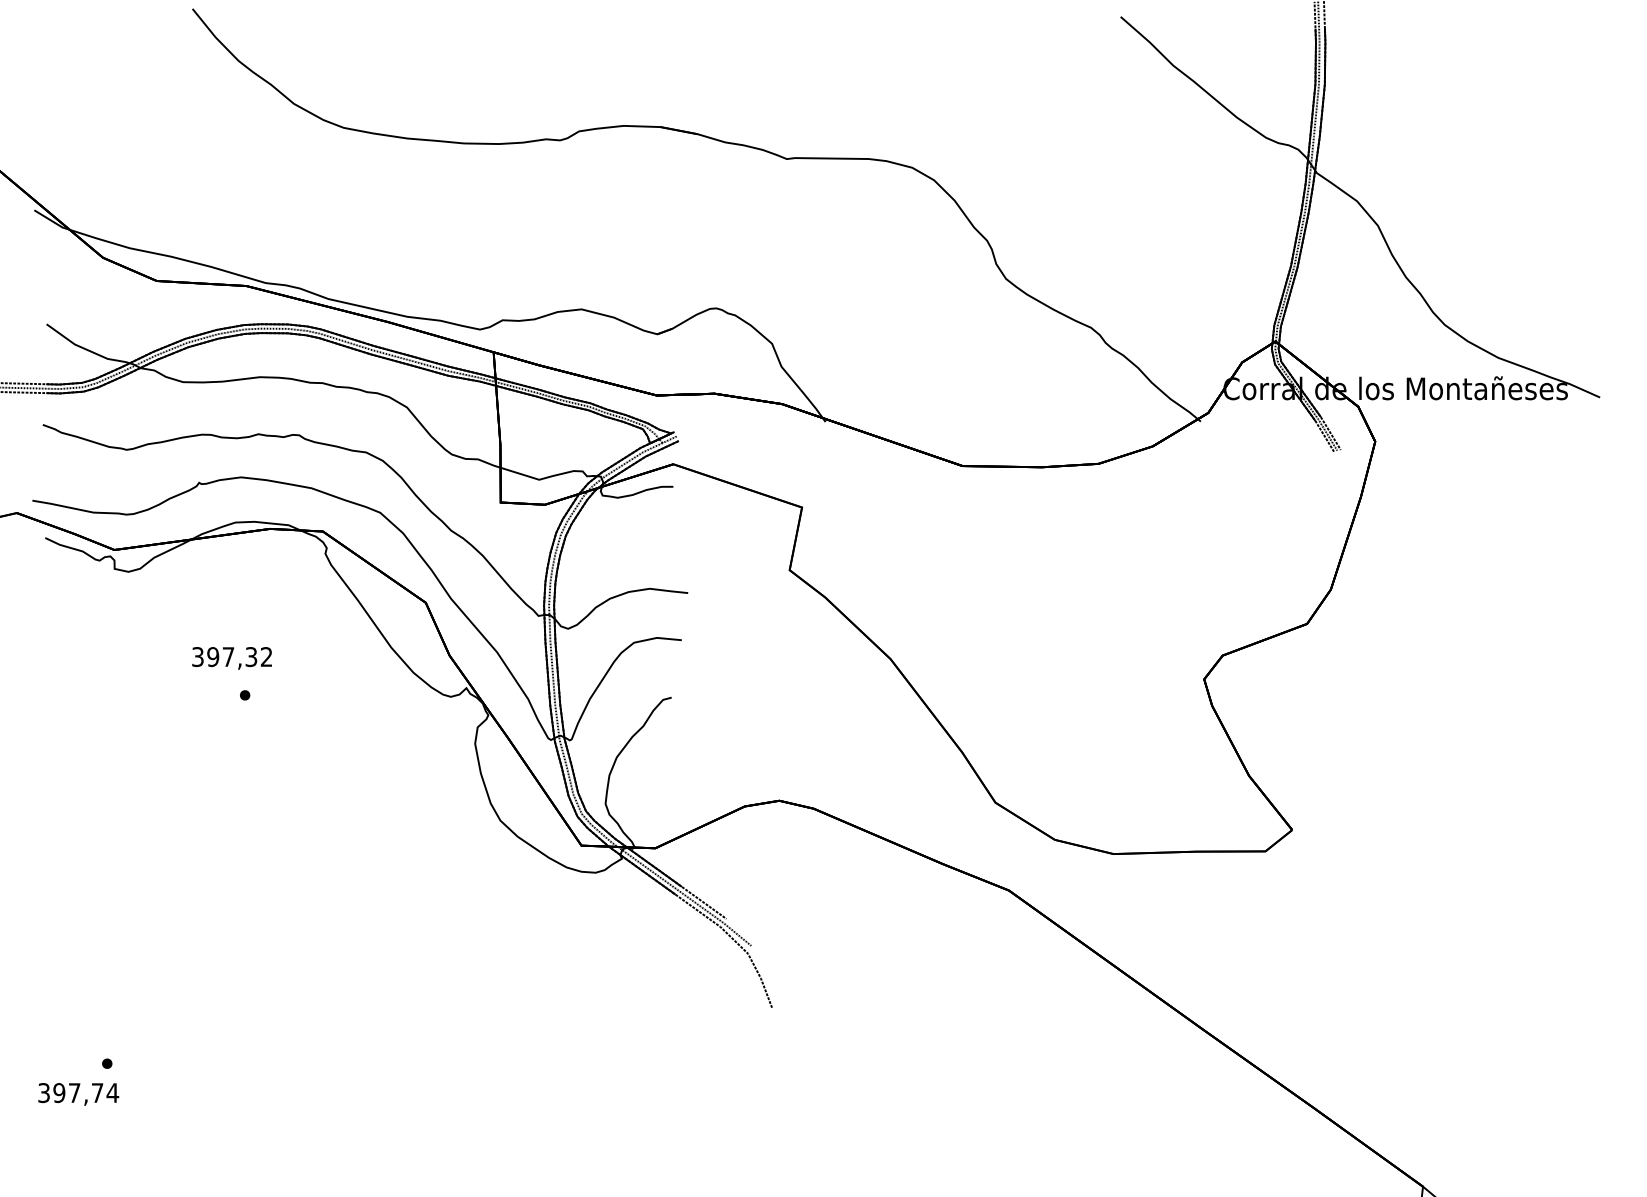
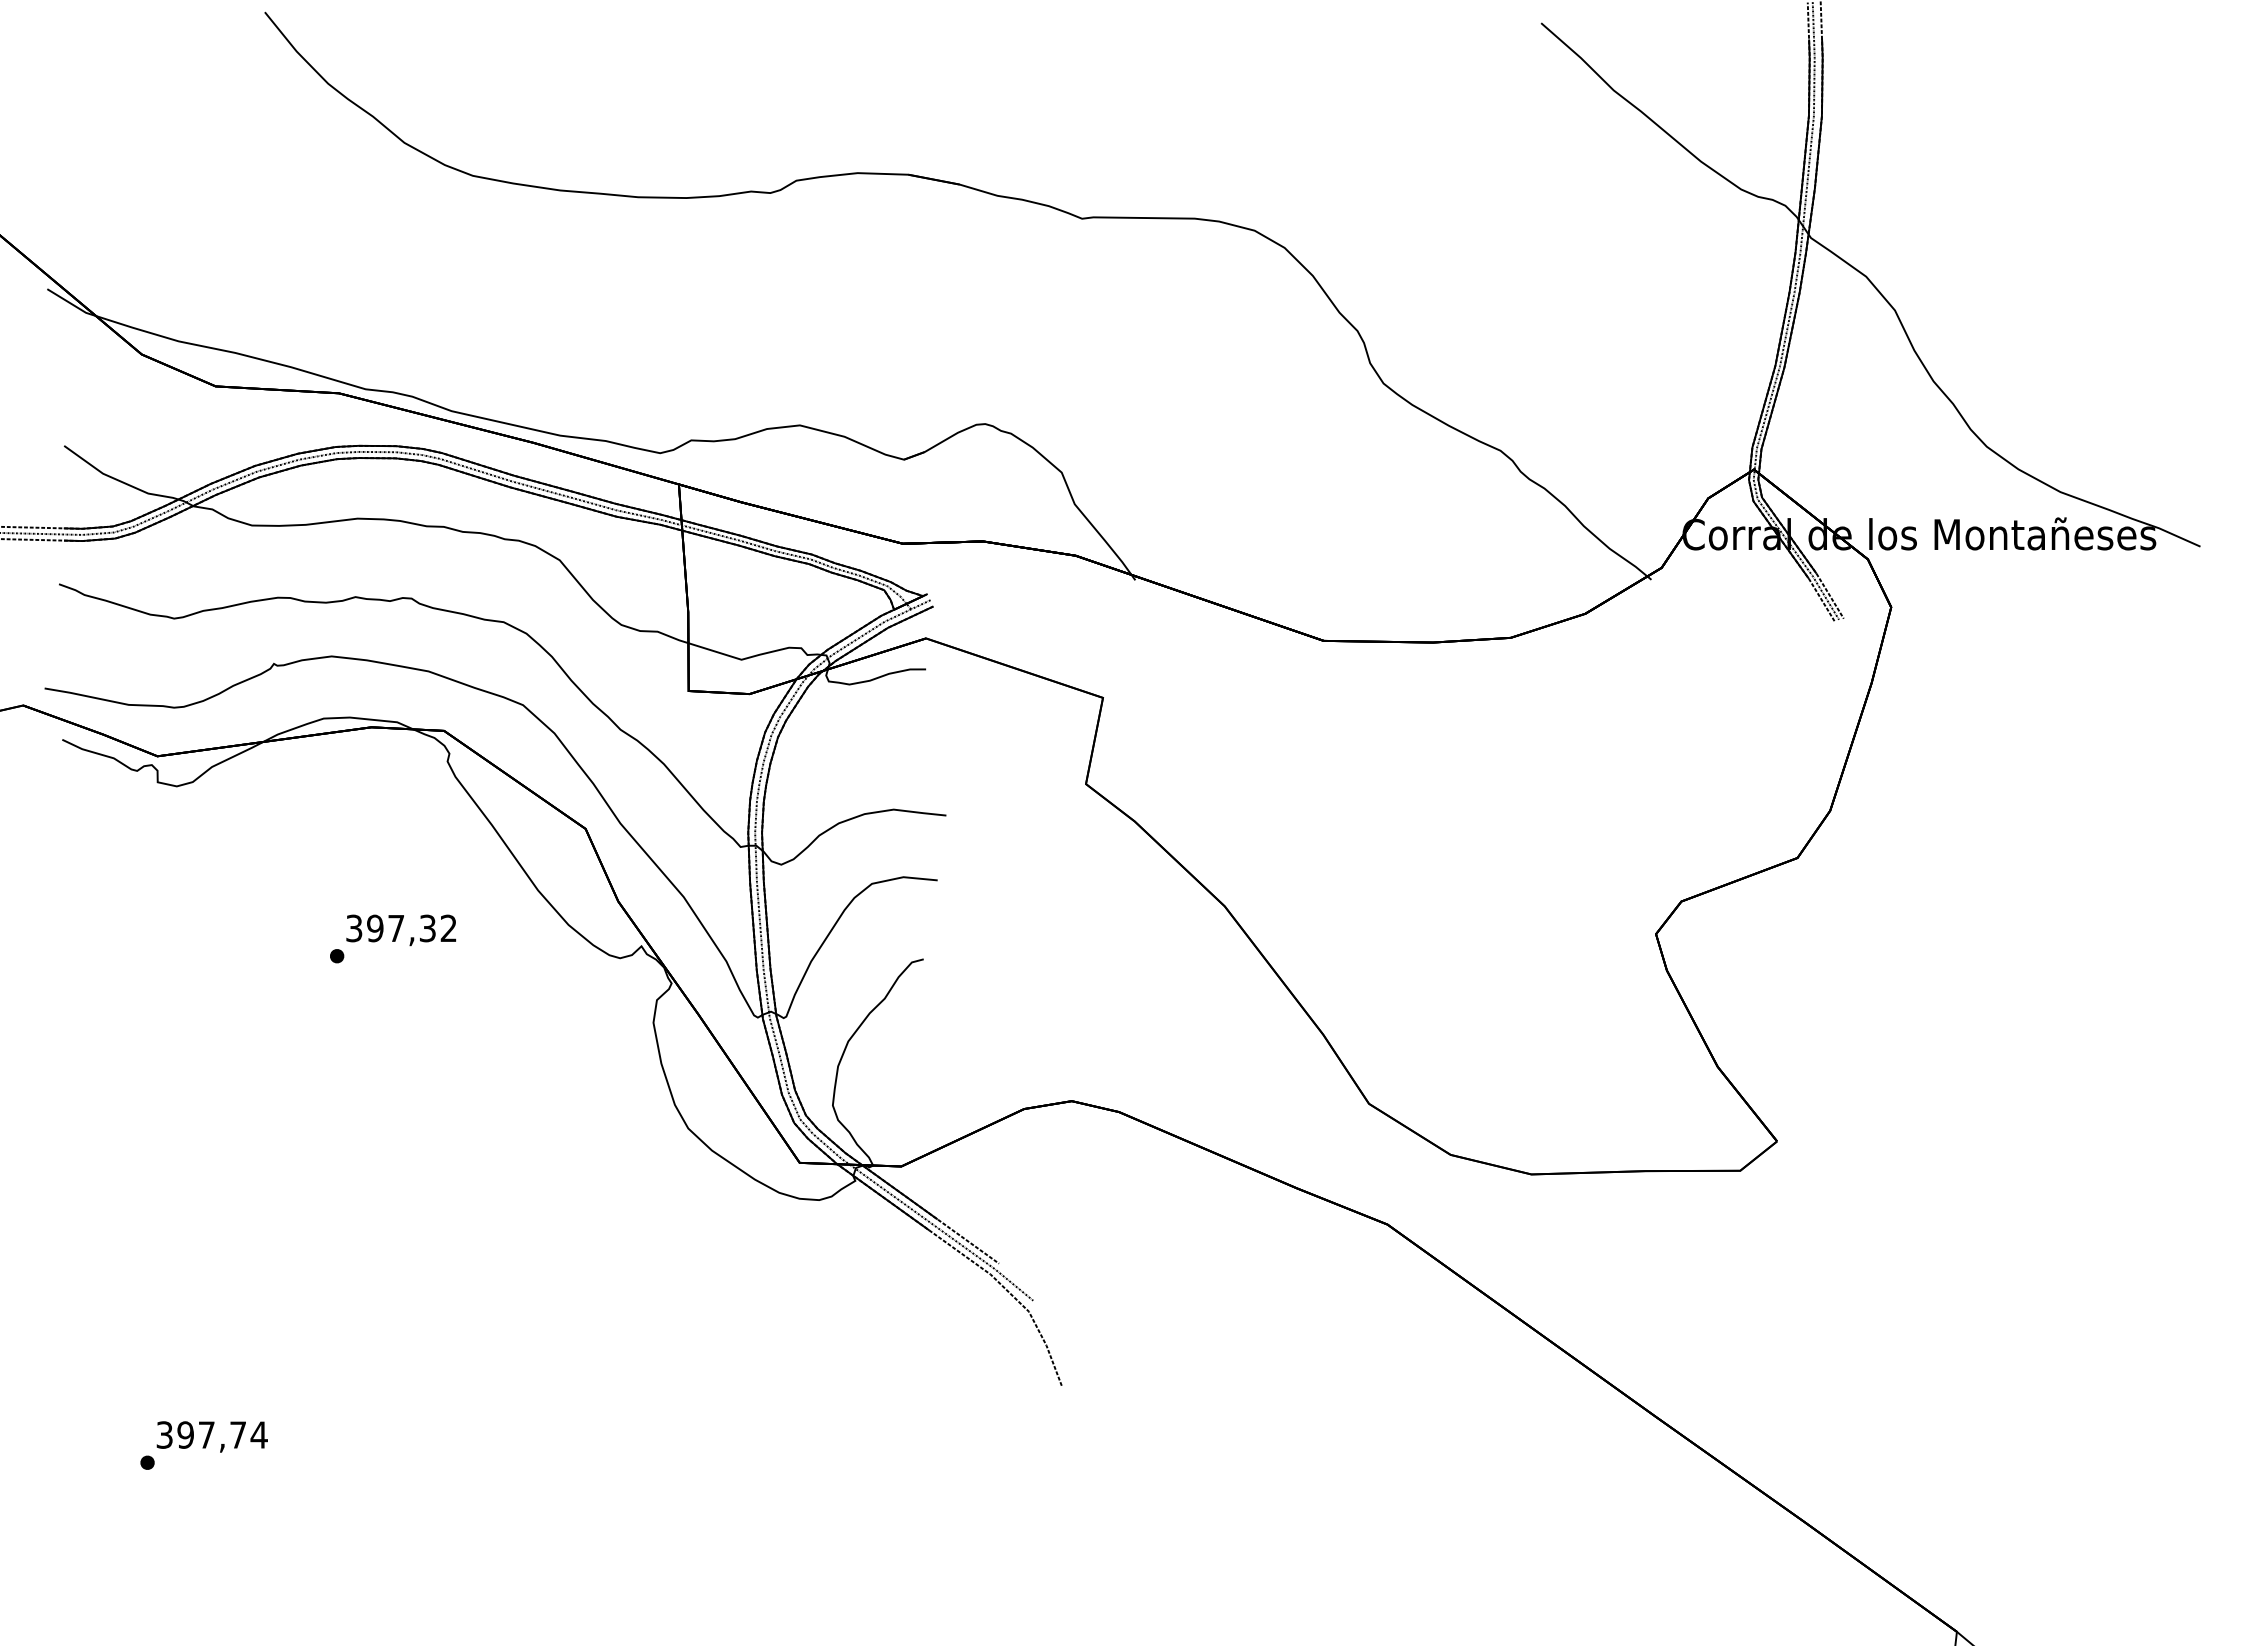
text: (231, 658) -> (400, 930), moved
text: (78, 1094) -> (211, 1436), moved

